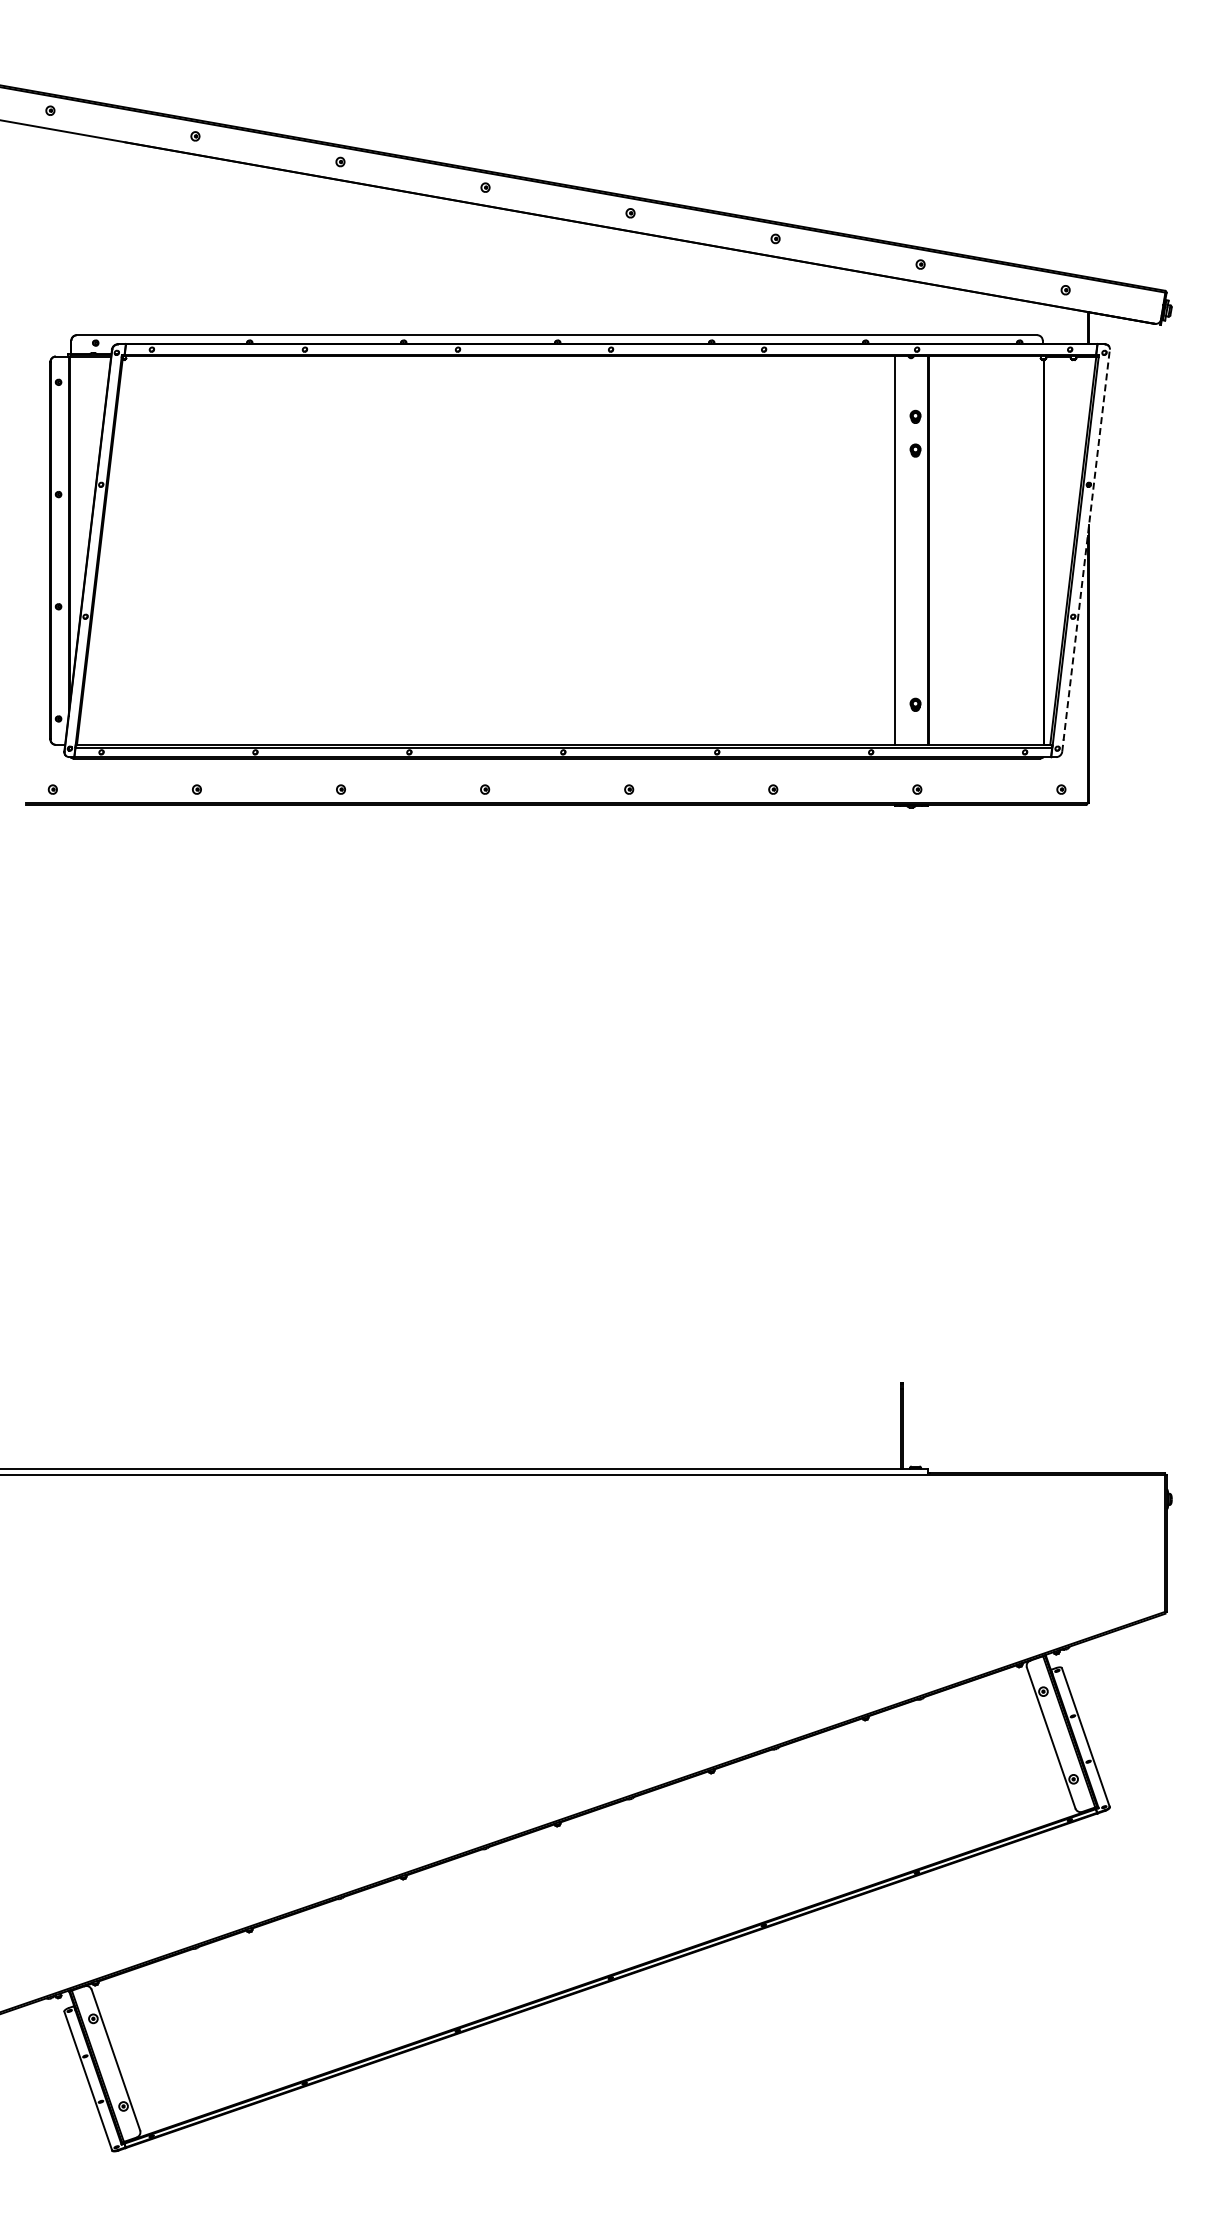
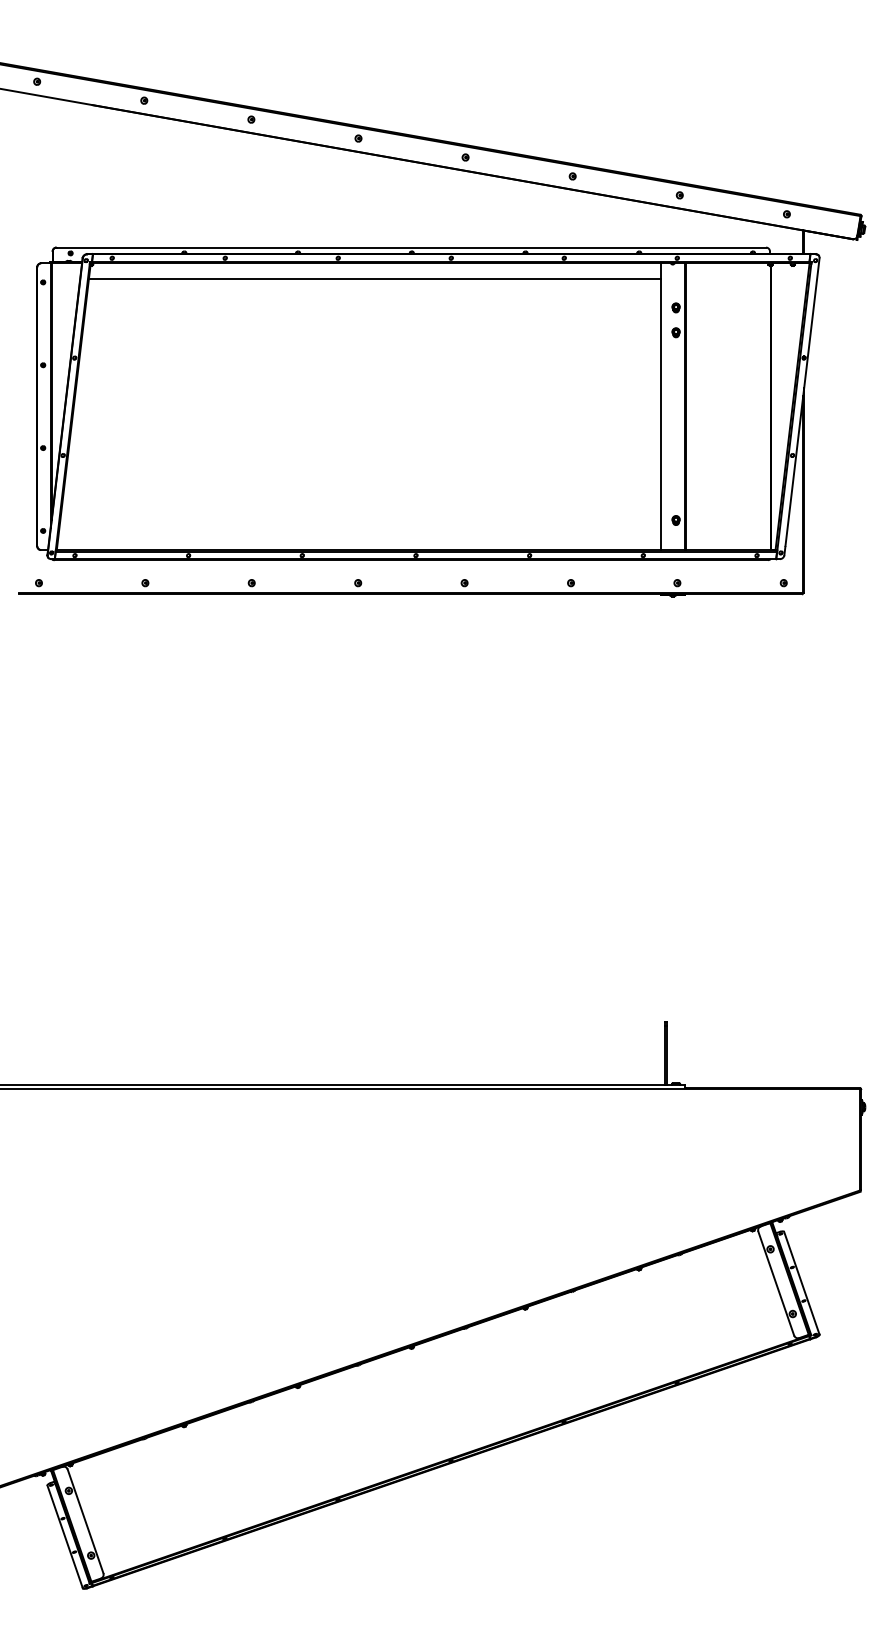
line: (507, 377) -> (374, 278), added
line: (1086, 550) -> (802, 406), dashed -> solid

